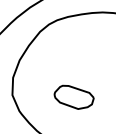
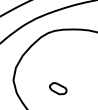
part: (74, 96) -> (58, 88), size x0.6

